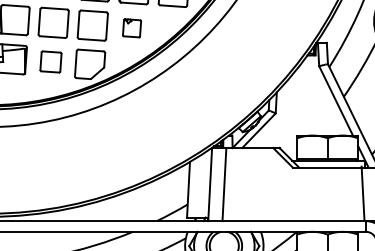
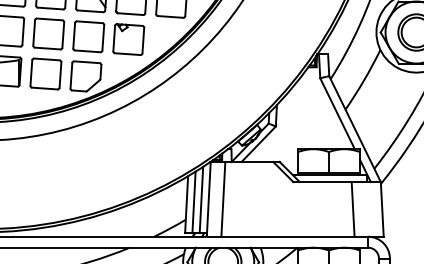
part: (131, 28) -> (128, 39), size x1.67
part: (50, 61) -> (45, 73), size x1.43
line: (203, 184) -> (201, 199), added
line: (195, 187) -> (193, 202), added
line: (362, 193) -> (352, 209), moved

